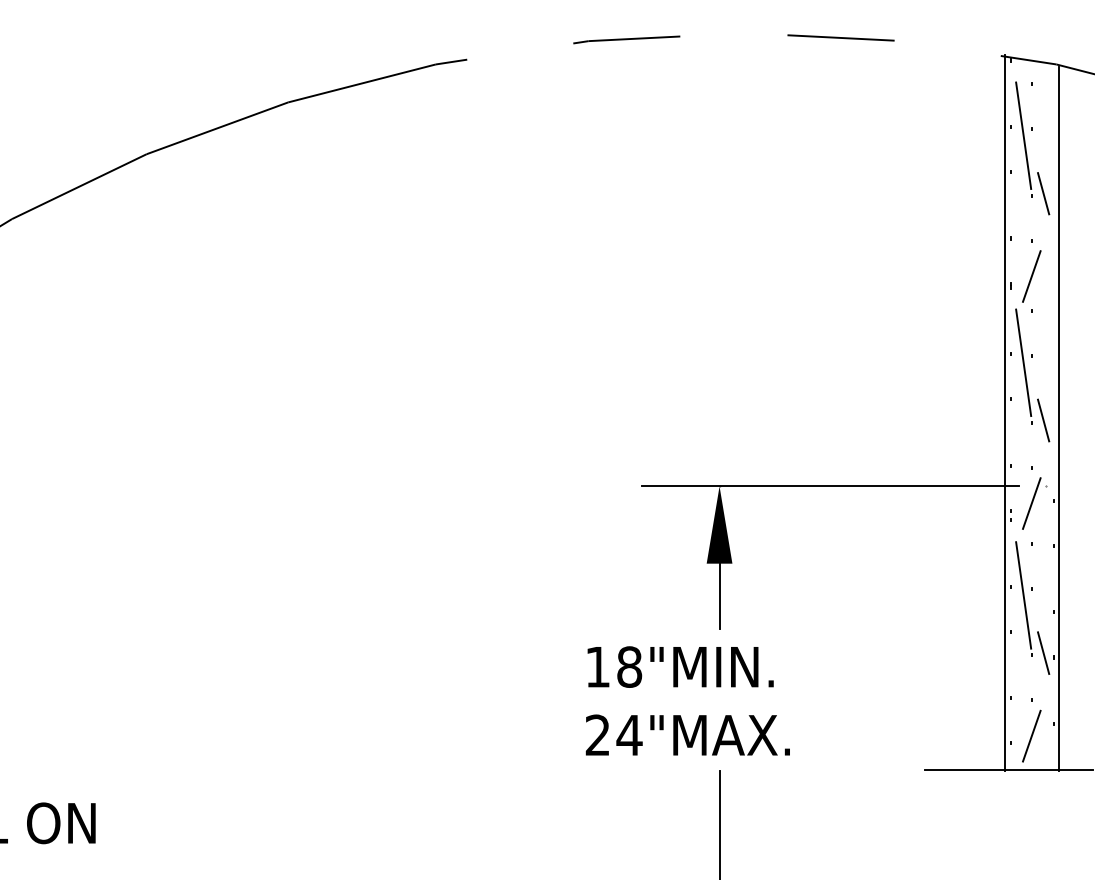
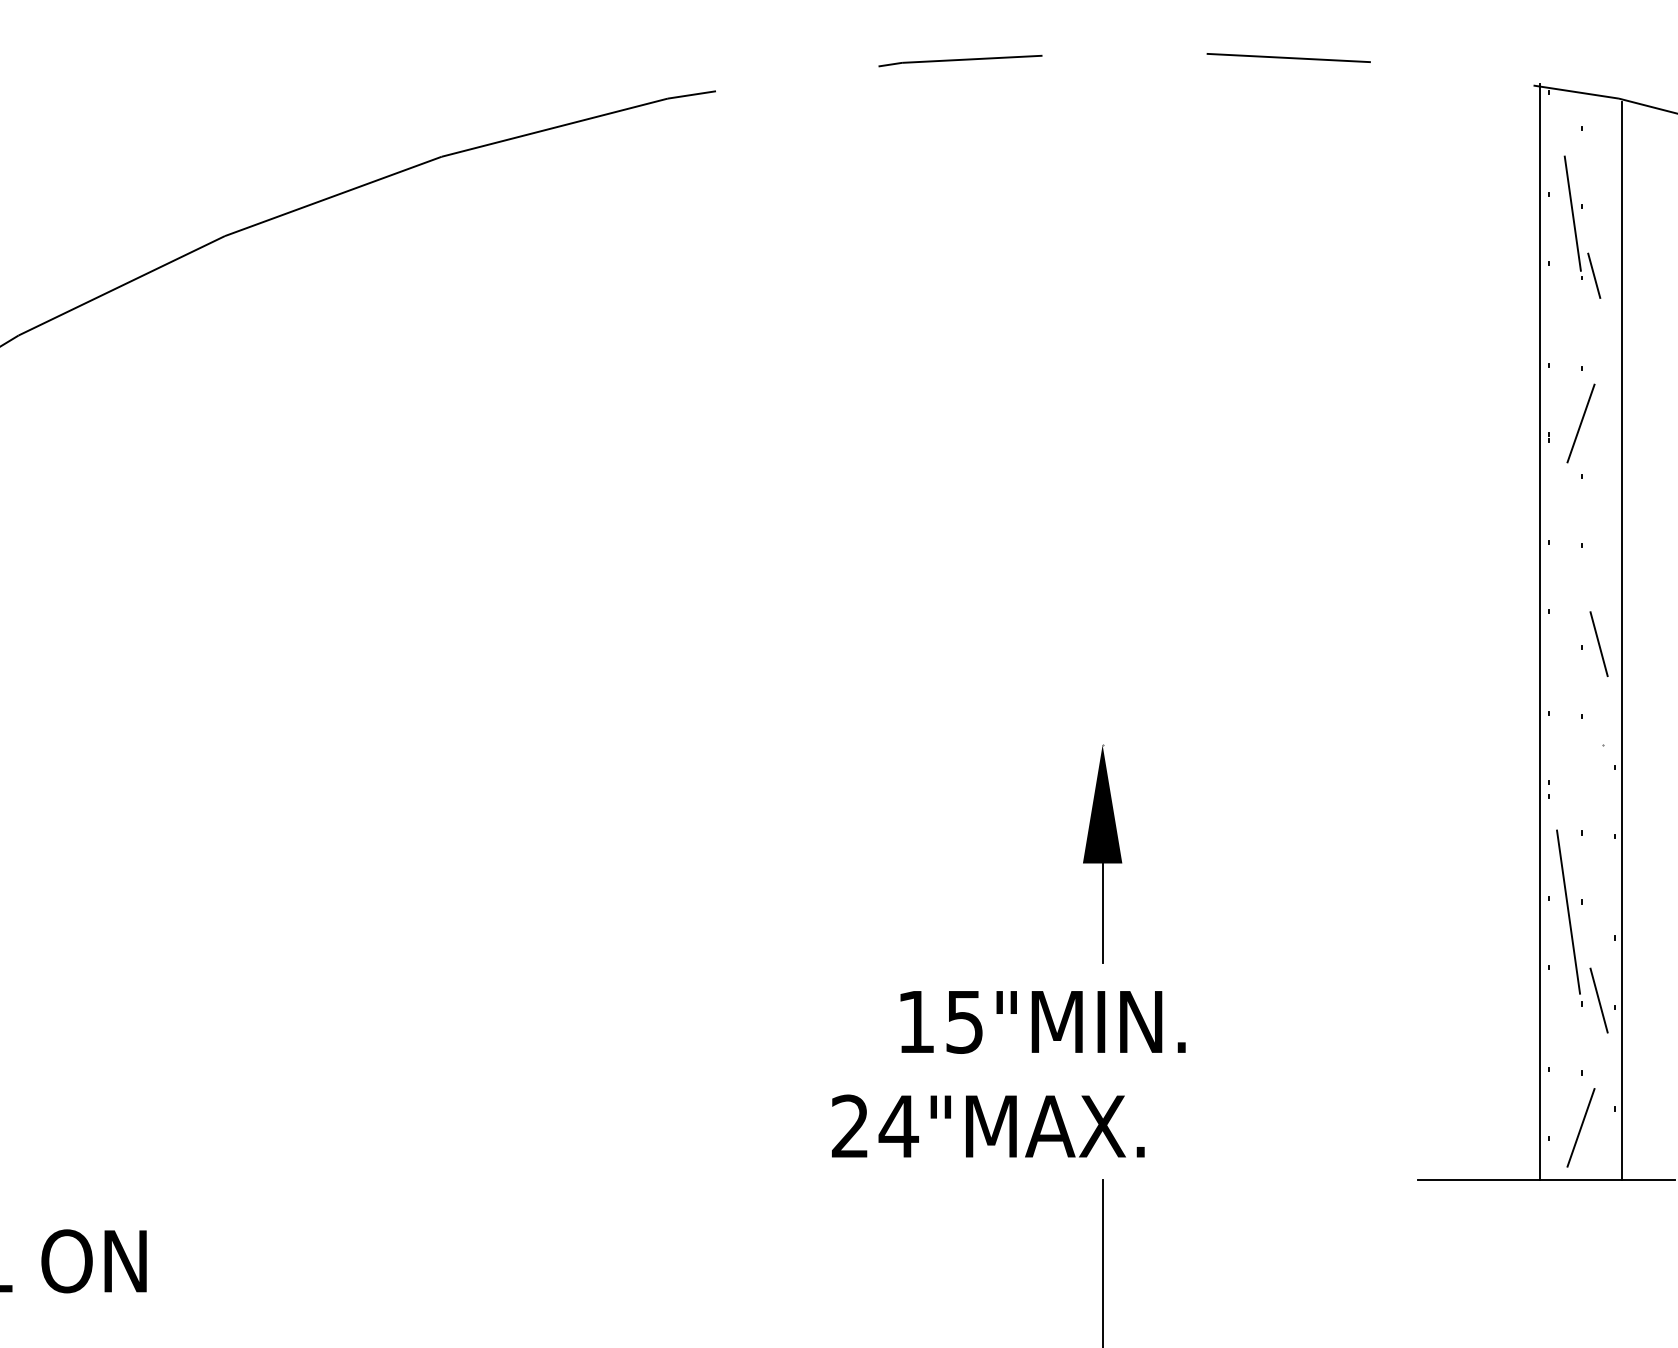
part: (1032, 148) -> (1582, 227), size x0.7
line: (1023, 362) -> (1568, 555), removed
line: (830, 486) -> (1272, 745), removed
line: (1031, 503) -> (1580, 771), removed
text: (629, 666) -> (964, 1021), 18"MIN. -> 15"MIN.
text: (687, 734) -> (987, 1125), moved

